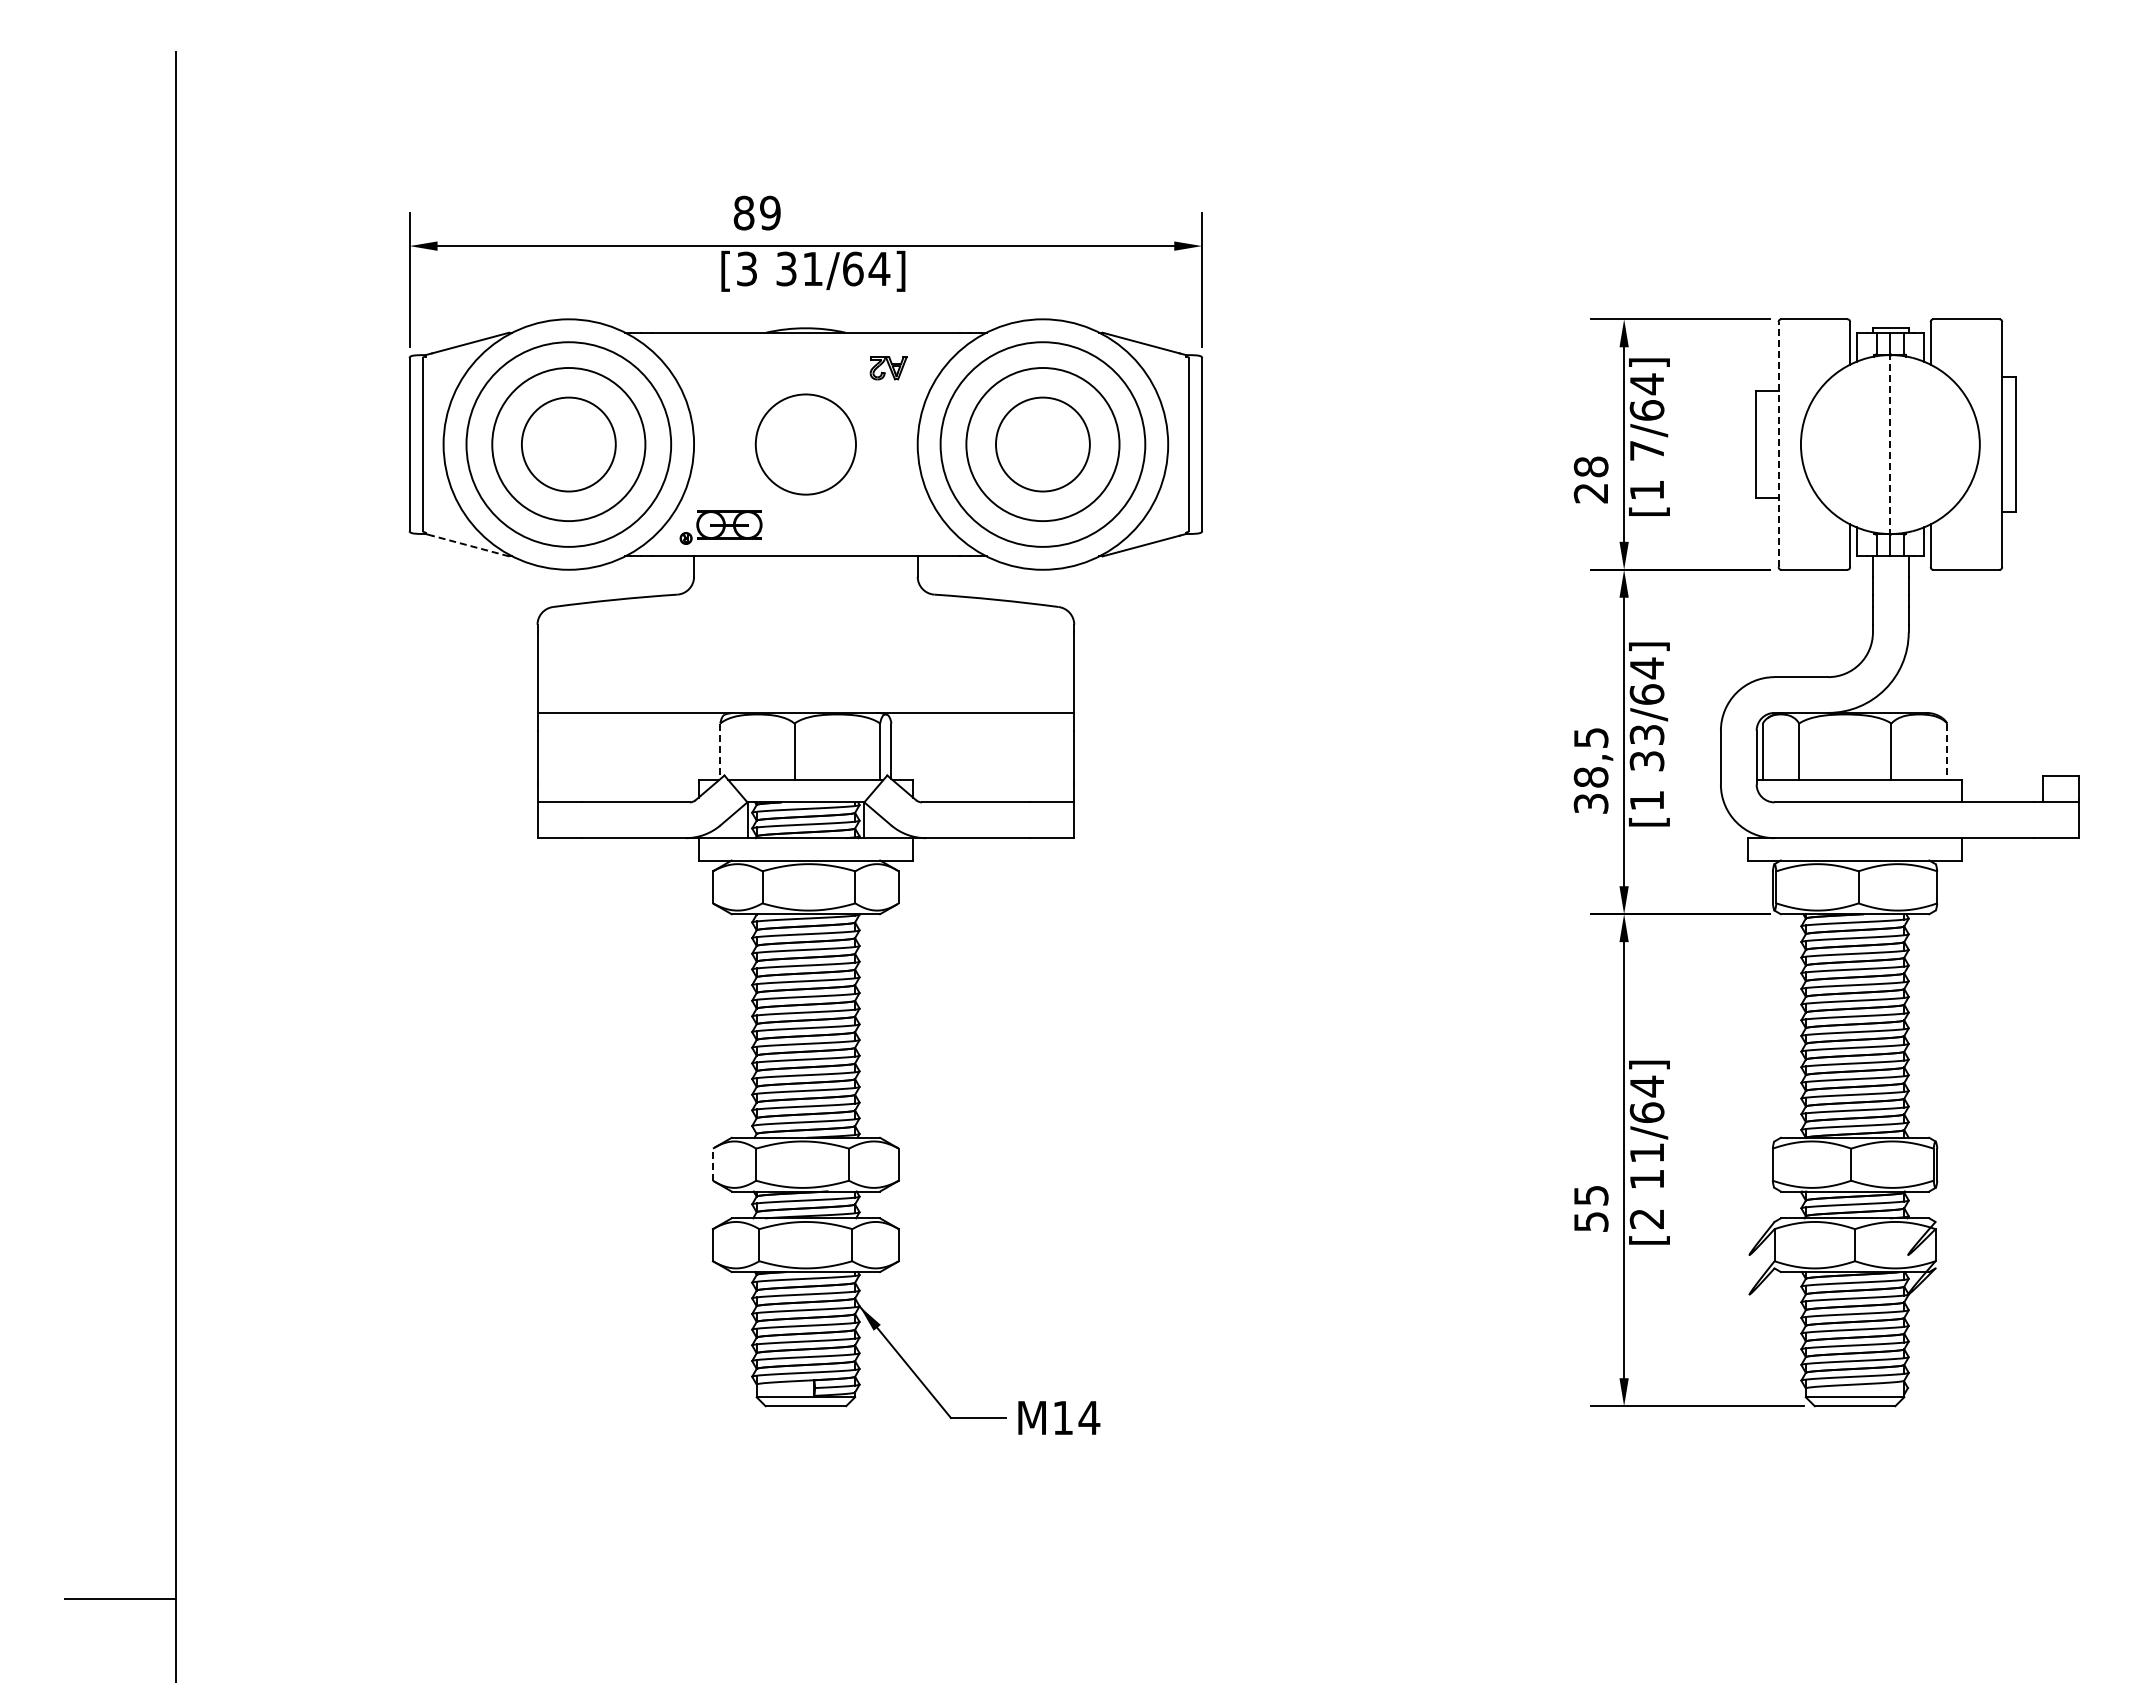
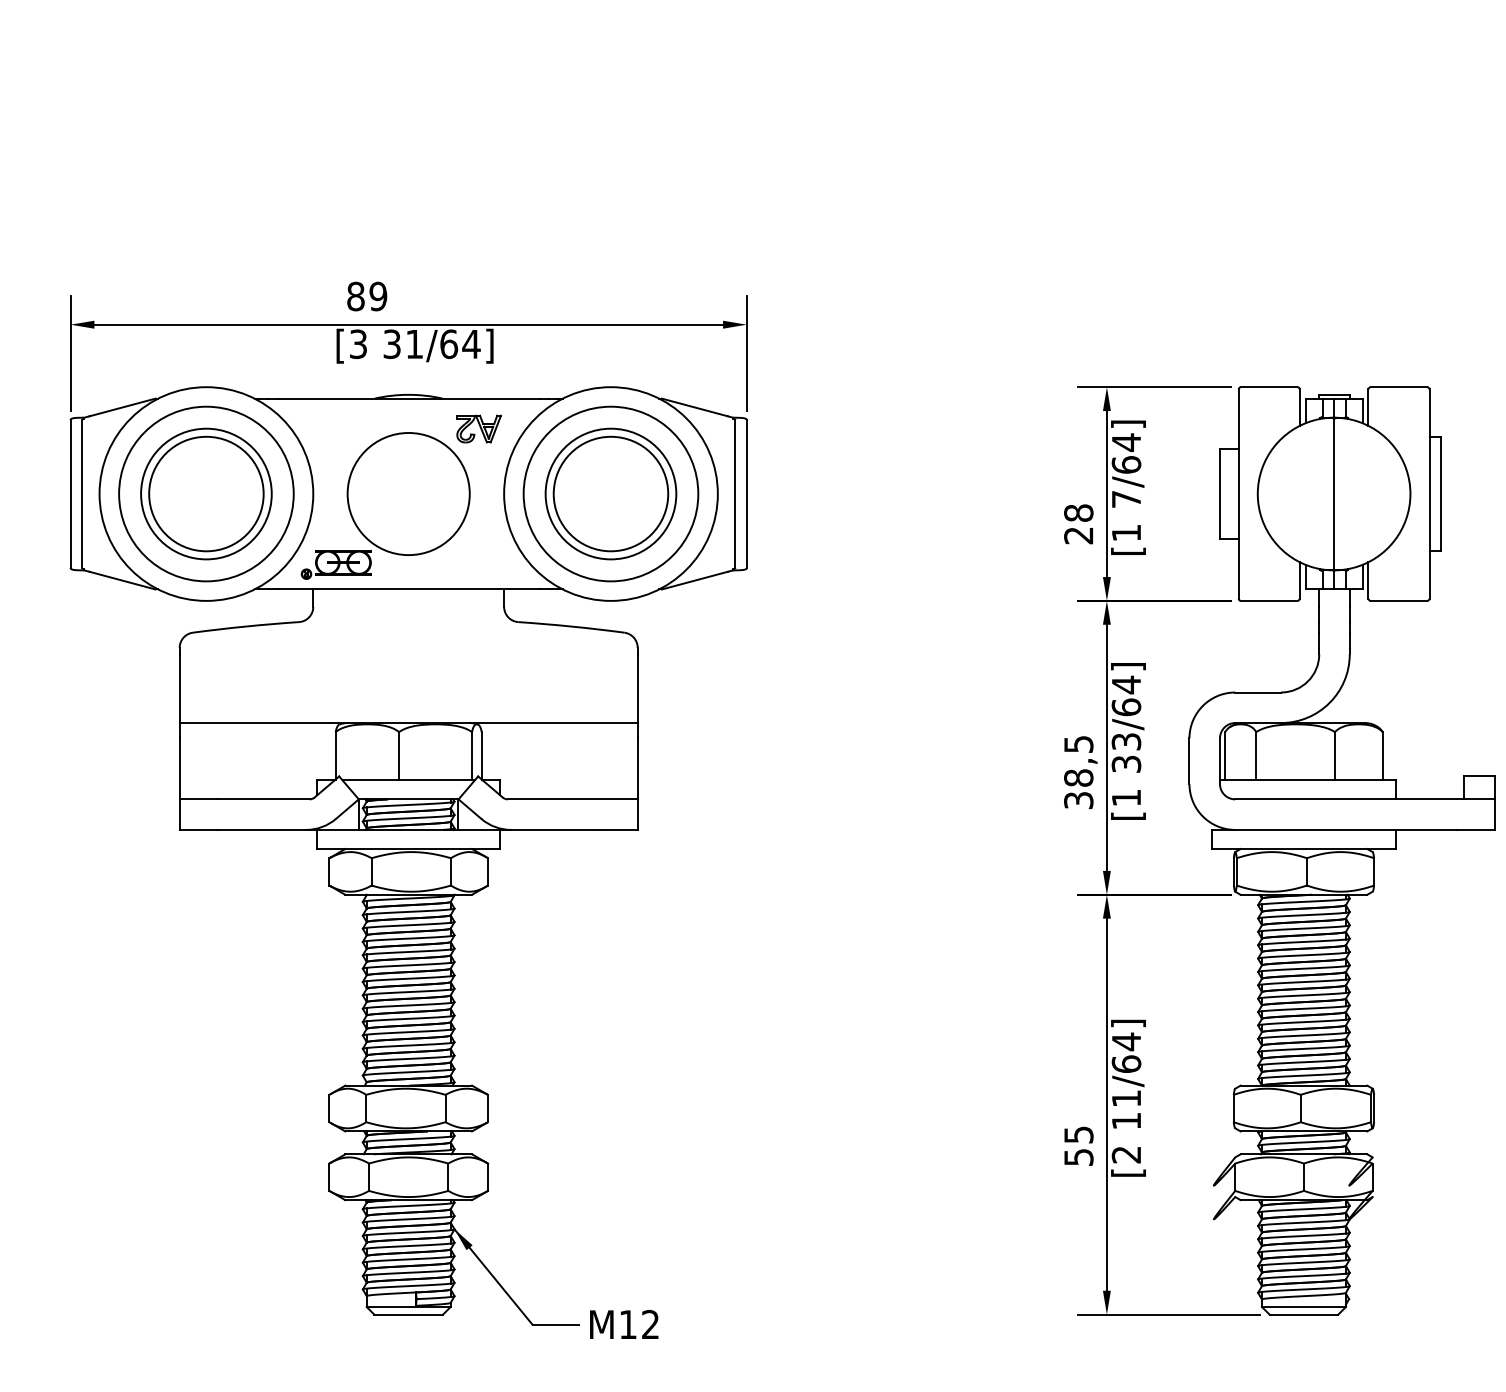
part: (888, 368) -> (479, 429), size x1.43
circle: (568, 444) -> (206, 493), size x1.43
circle: (805, 444) -> (408, 493), size x1.43
circle: (1042, 444) -> (610, 493), size x1.43
line: (1778, 444) -> (1238, 493), dashed -> solid
line: (1890, 444) -> (1334, 493), dashed -> solid
line: (470, 546) -> (122, 581), dashed -> solid
line: (720, 751) -> (335, 755), dashed -> solid
line: (1947, 752) -> (1382, 756), dashed -> solid
line: (713, 1164) -> (329, 1108), dashed -> solid
text: (1089, 1417) -> (650, 1324), M14 -> M12

